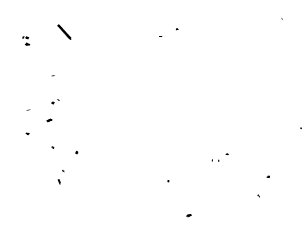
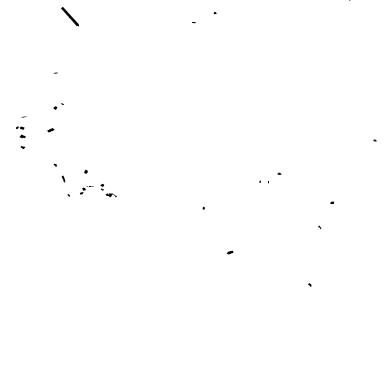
part: (25, 41) -> (20, 132), moved
part: (86, 167) -> (98, 190), added
part: (59, 181) -> (63, 178), moved

